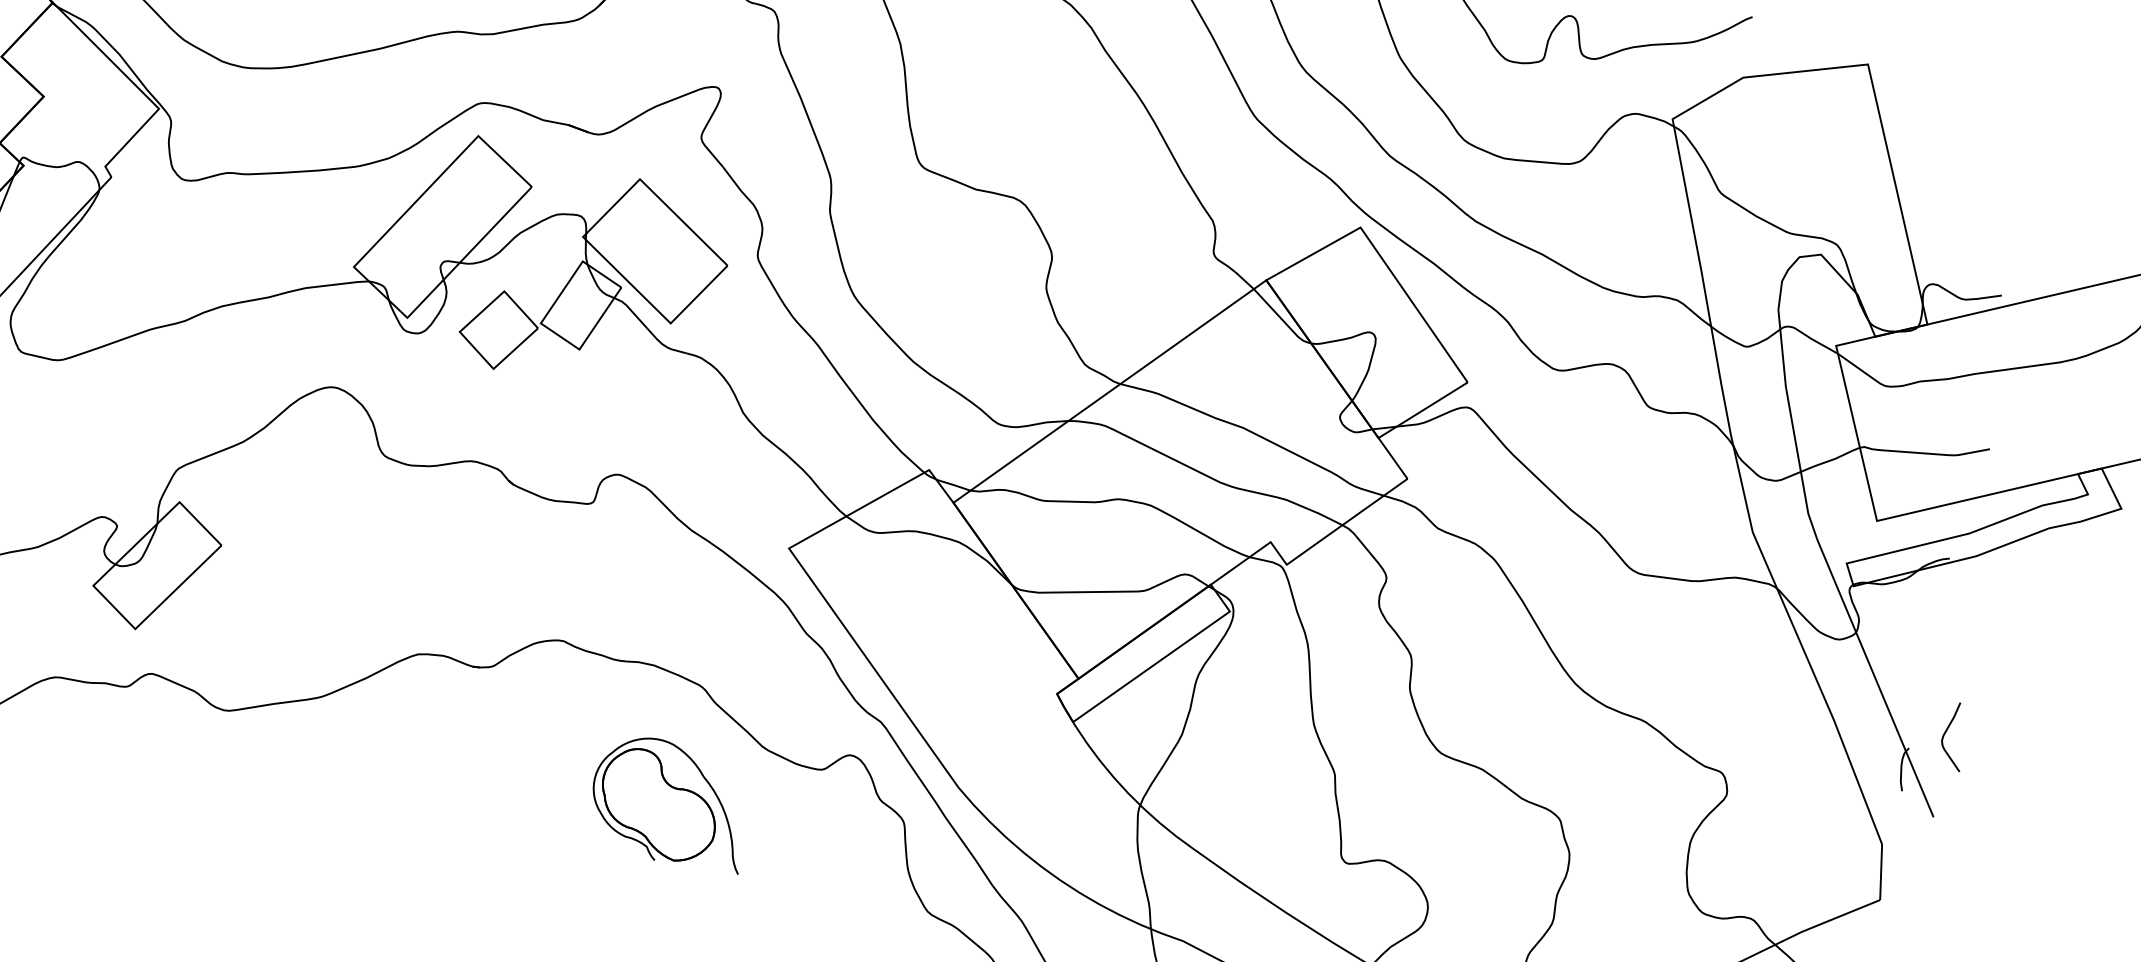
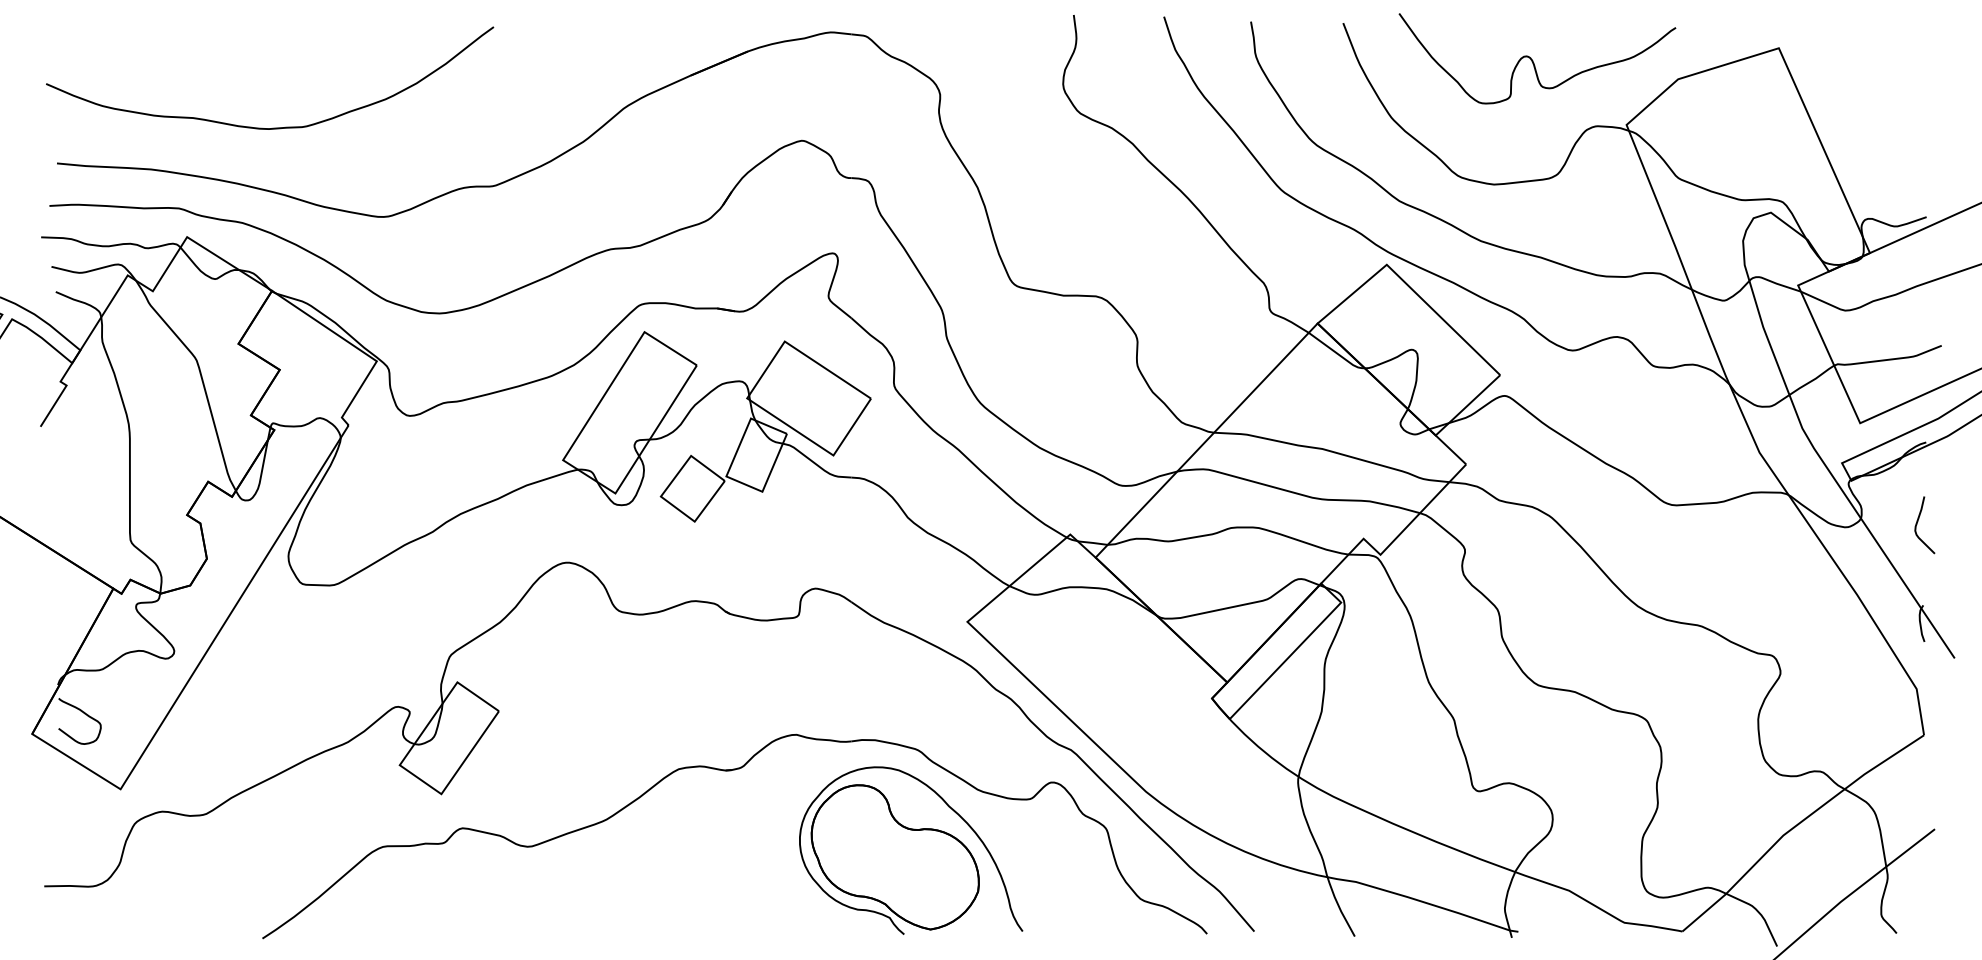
curve: (1946, 733) -> (1917, 524), moved
part: (671, 802) -> (911, 850), size x1.67

